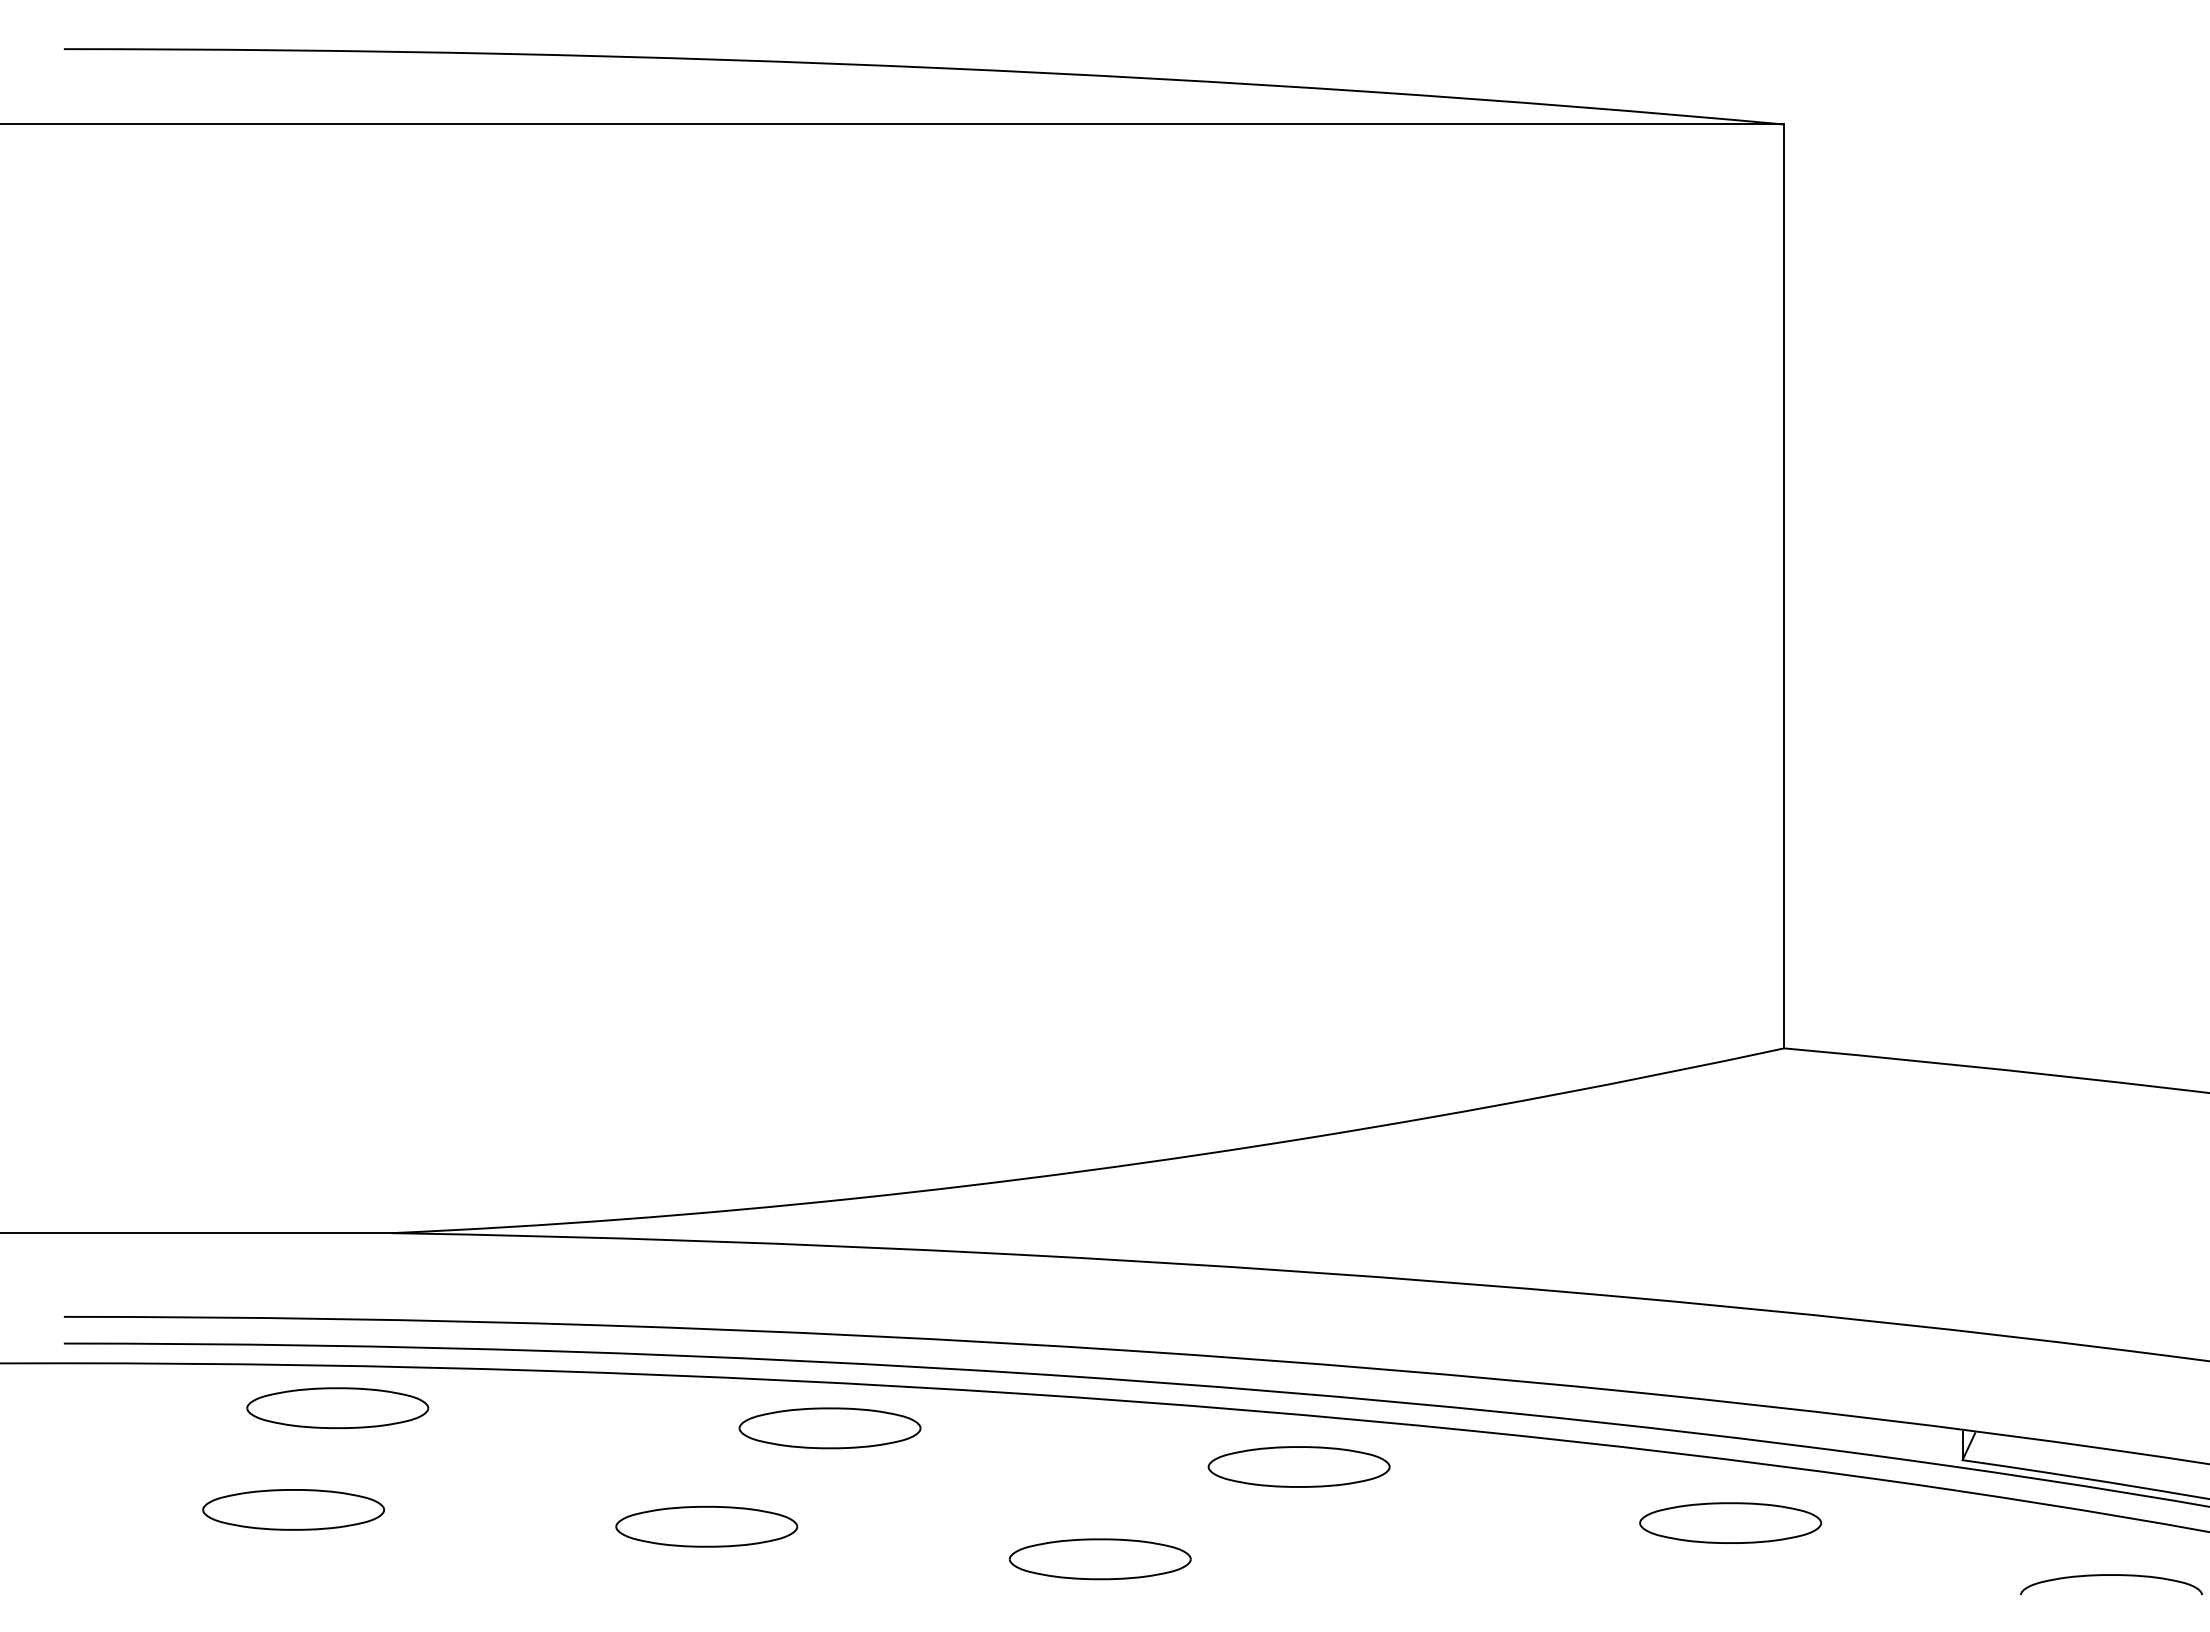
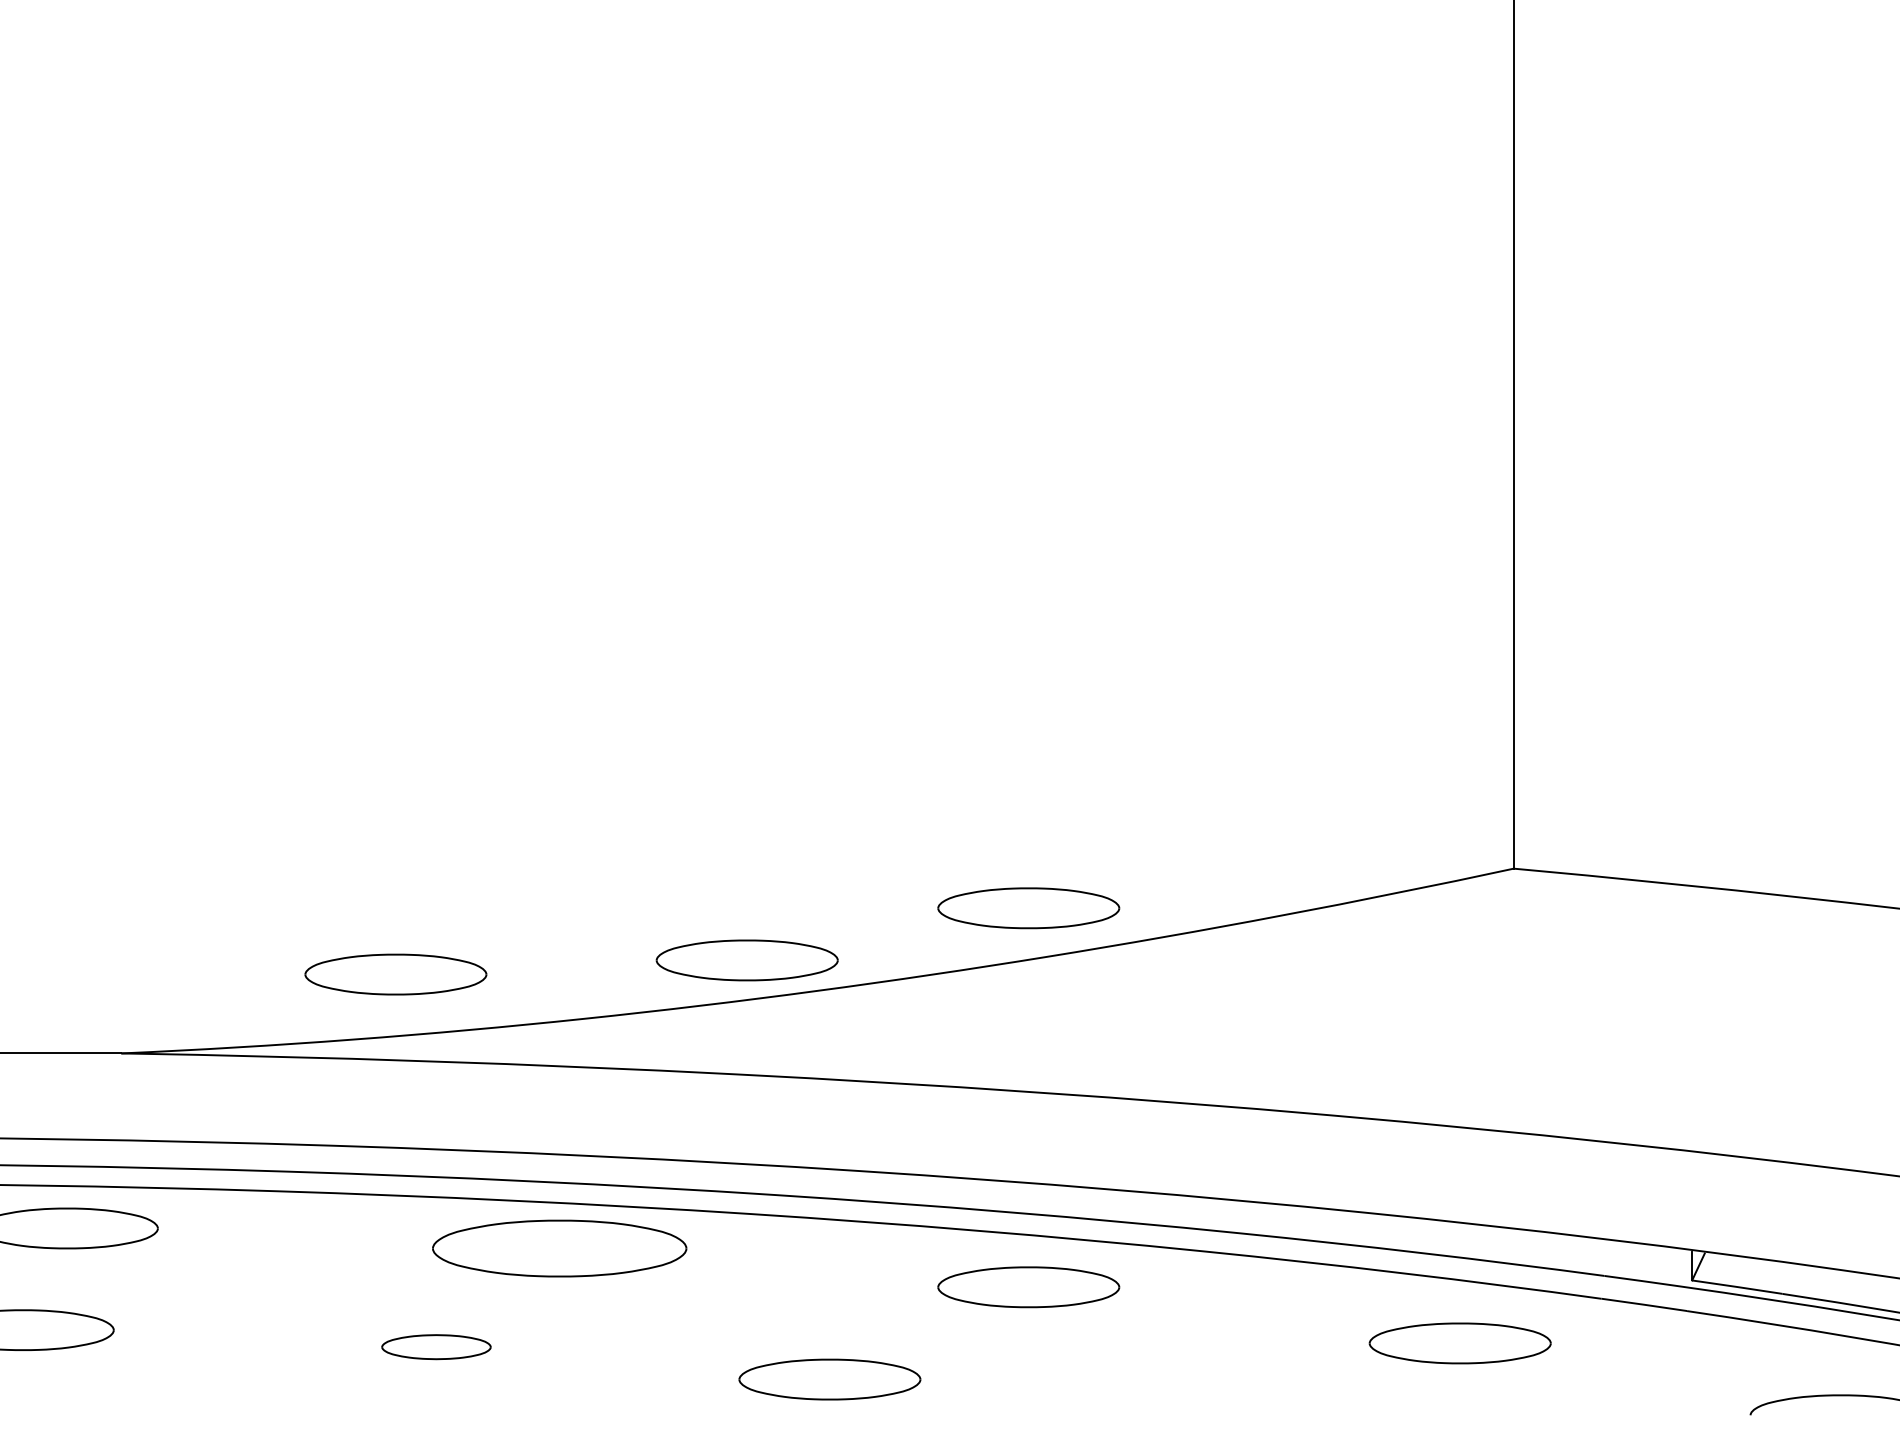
part: (1298, 1087) -> (1028, 907), added
part: (1017, 1139) -> (747, 959), added
part: (665, 1154) -> (395, 974), added
part: (829, 1428) -> (559, 1248), size x1.4
part: (706, 1526) -> (436, 1346), size x0.6

